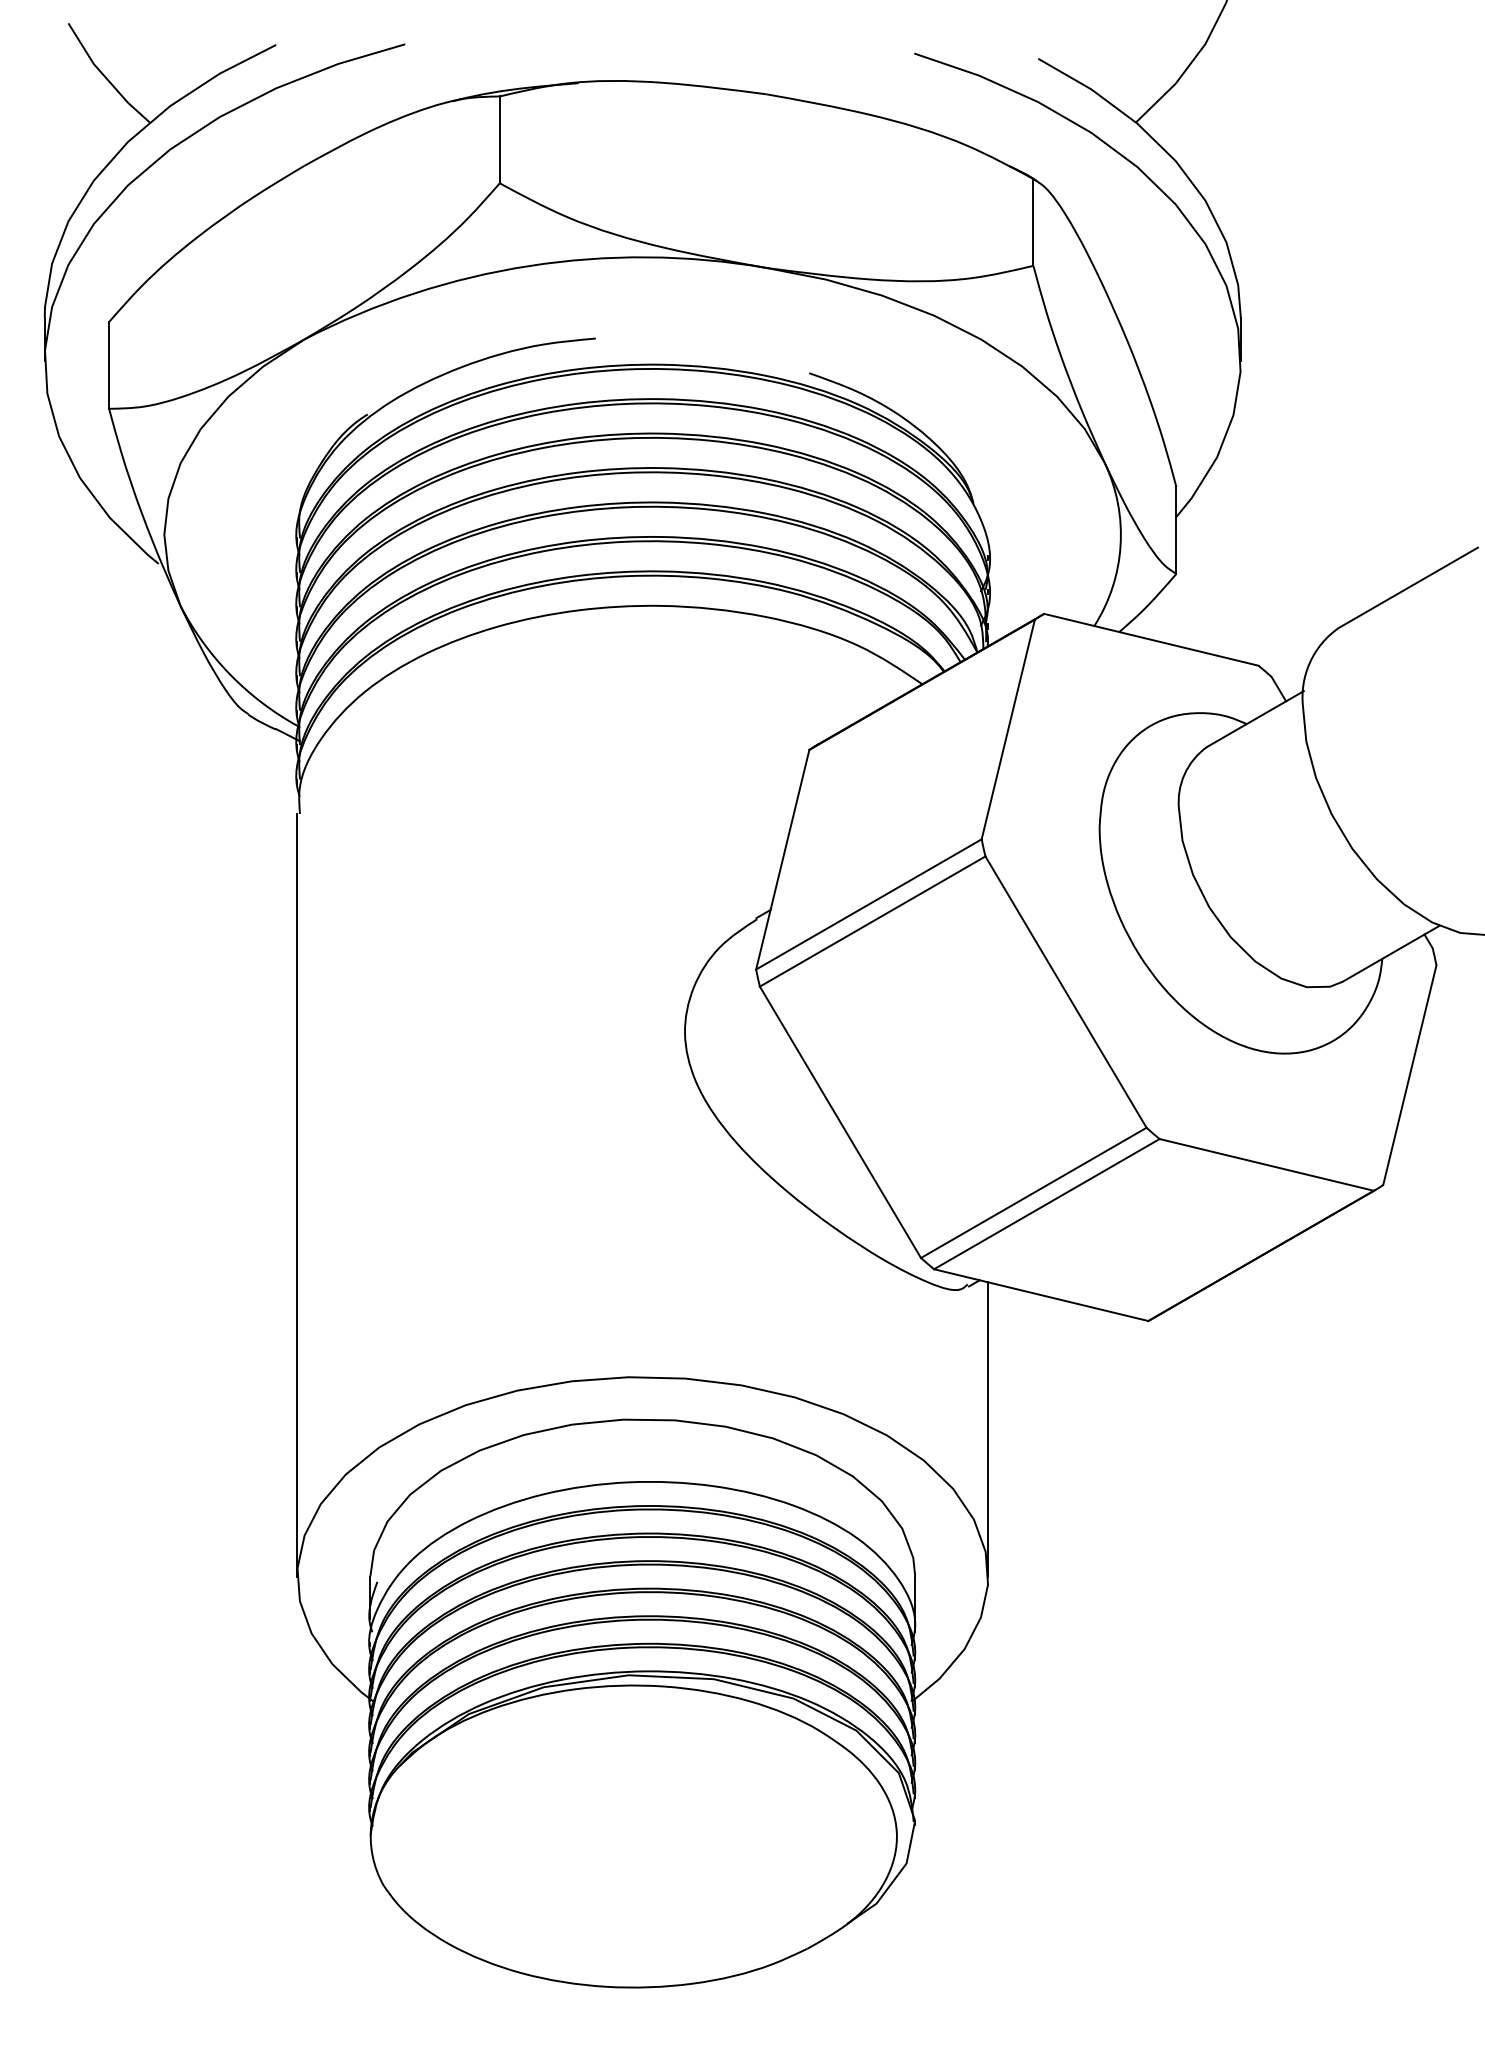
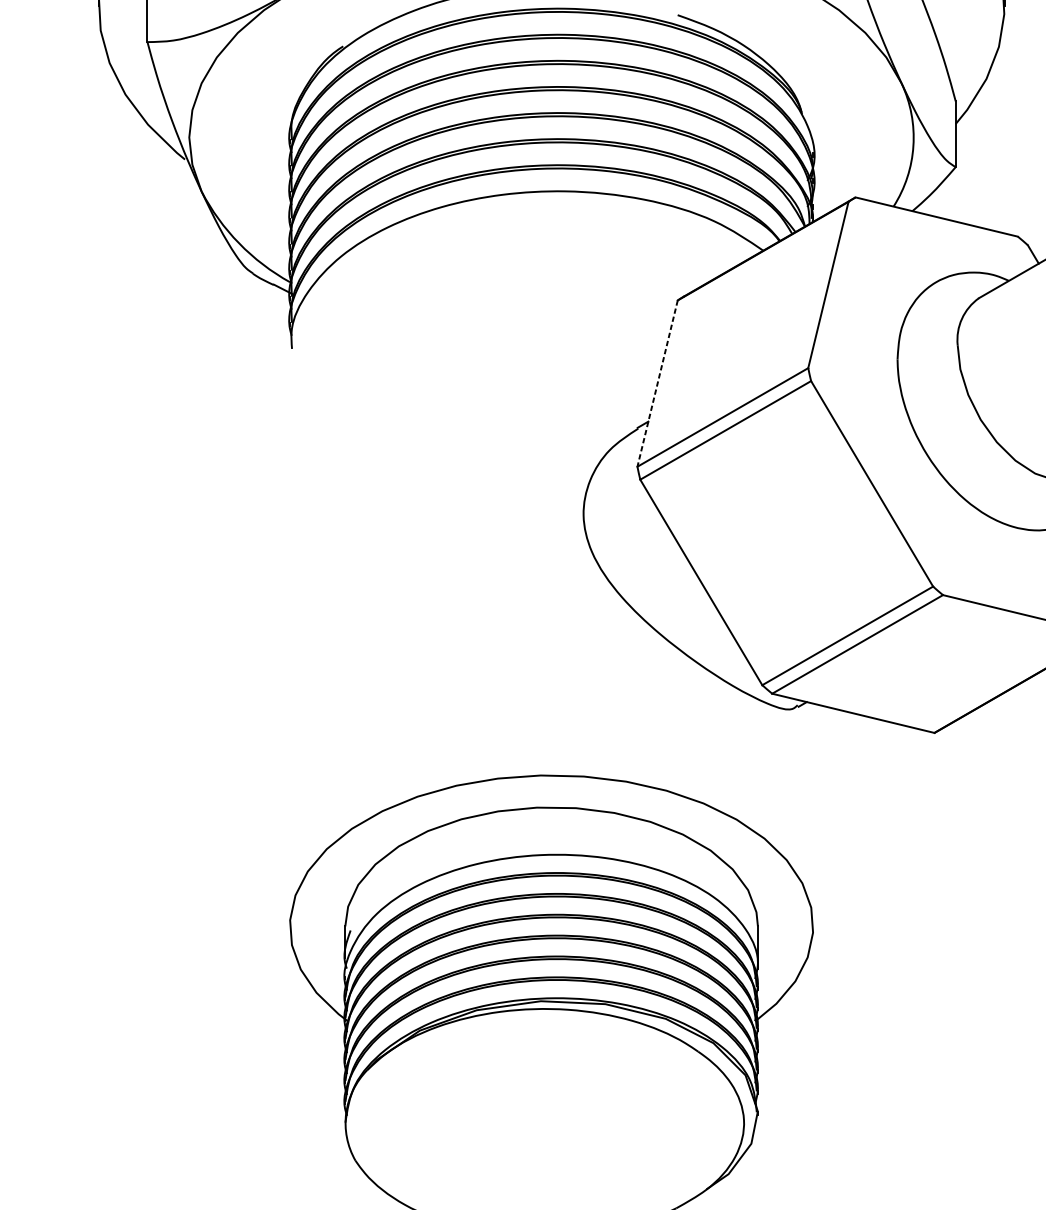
line: (782, 859) -> (657, 383), solid -> dashed
line: (297, 1194) -> (290, 637), removed
line: (988, 1429) -> (813, 815), removed

